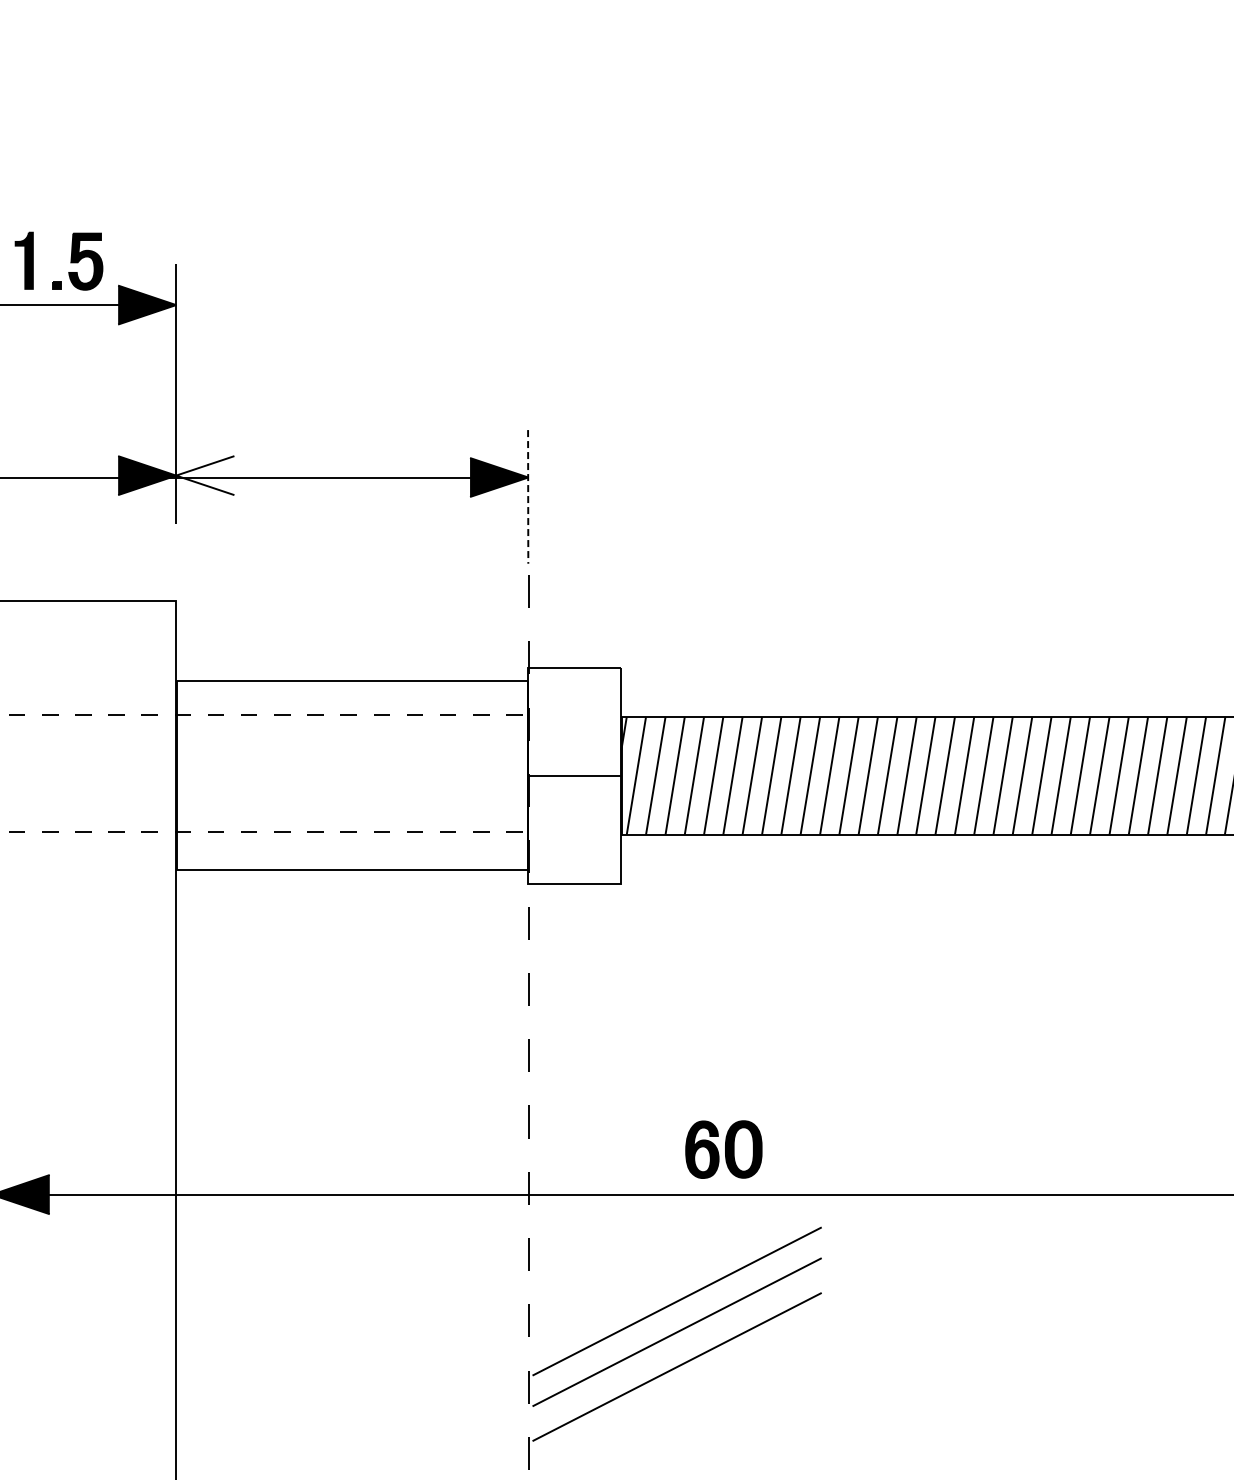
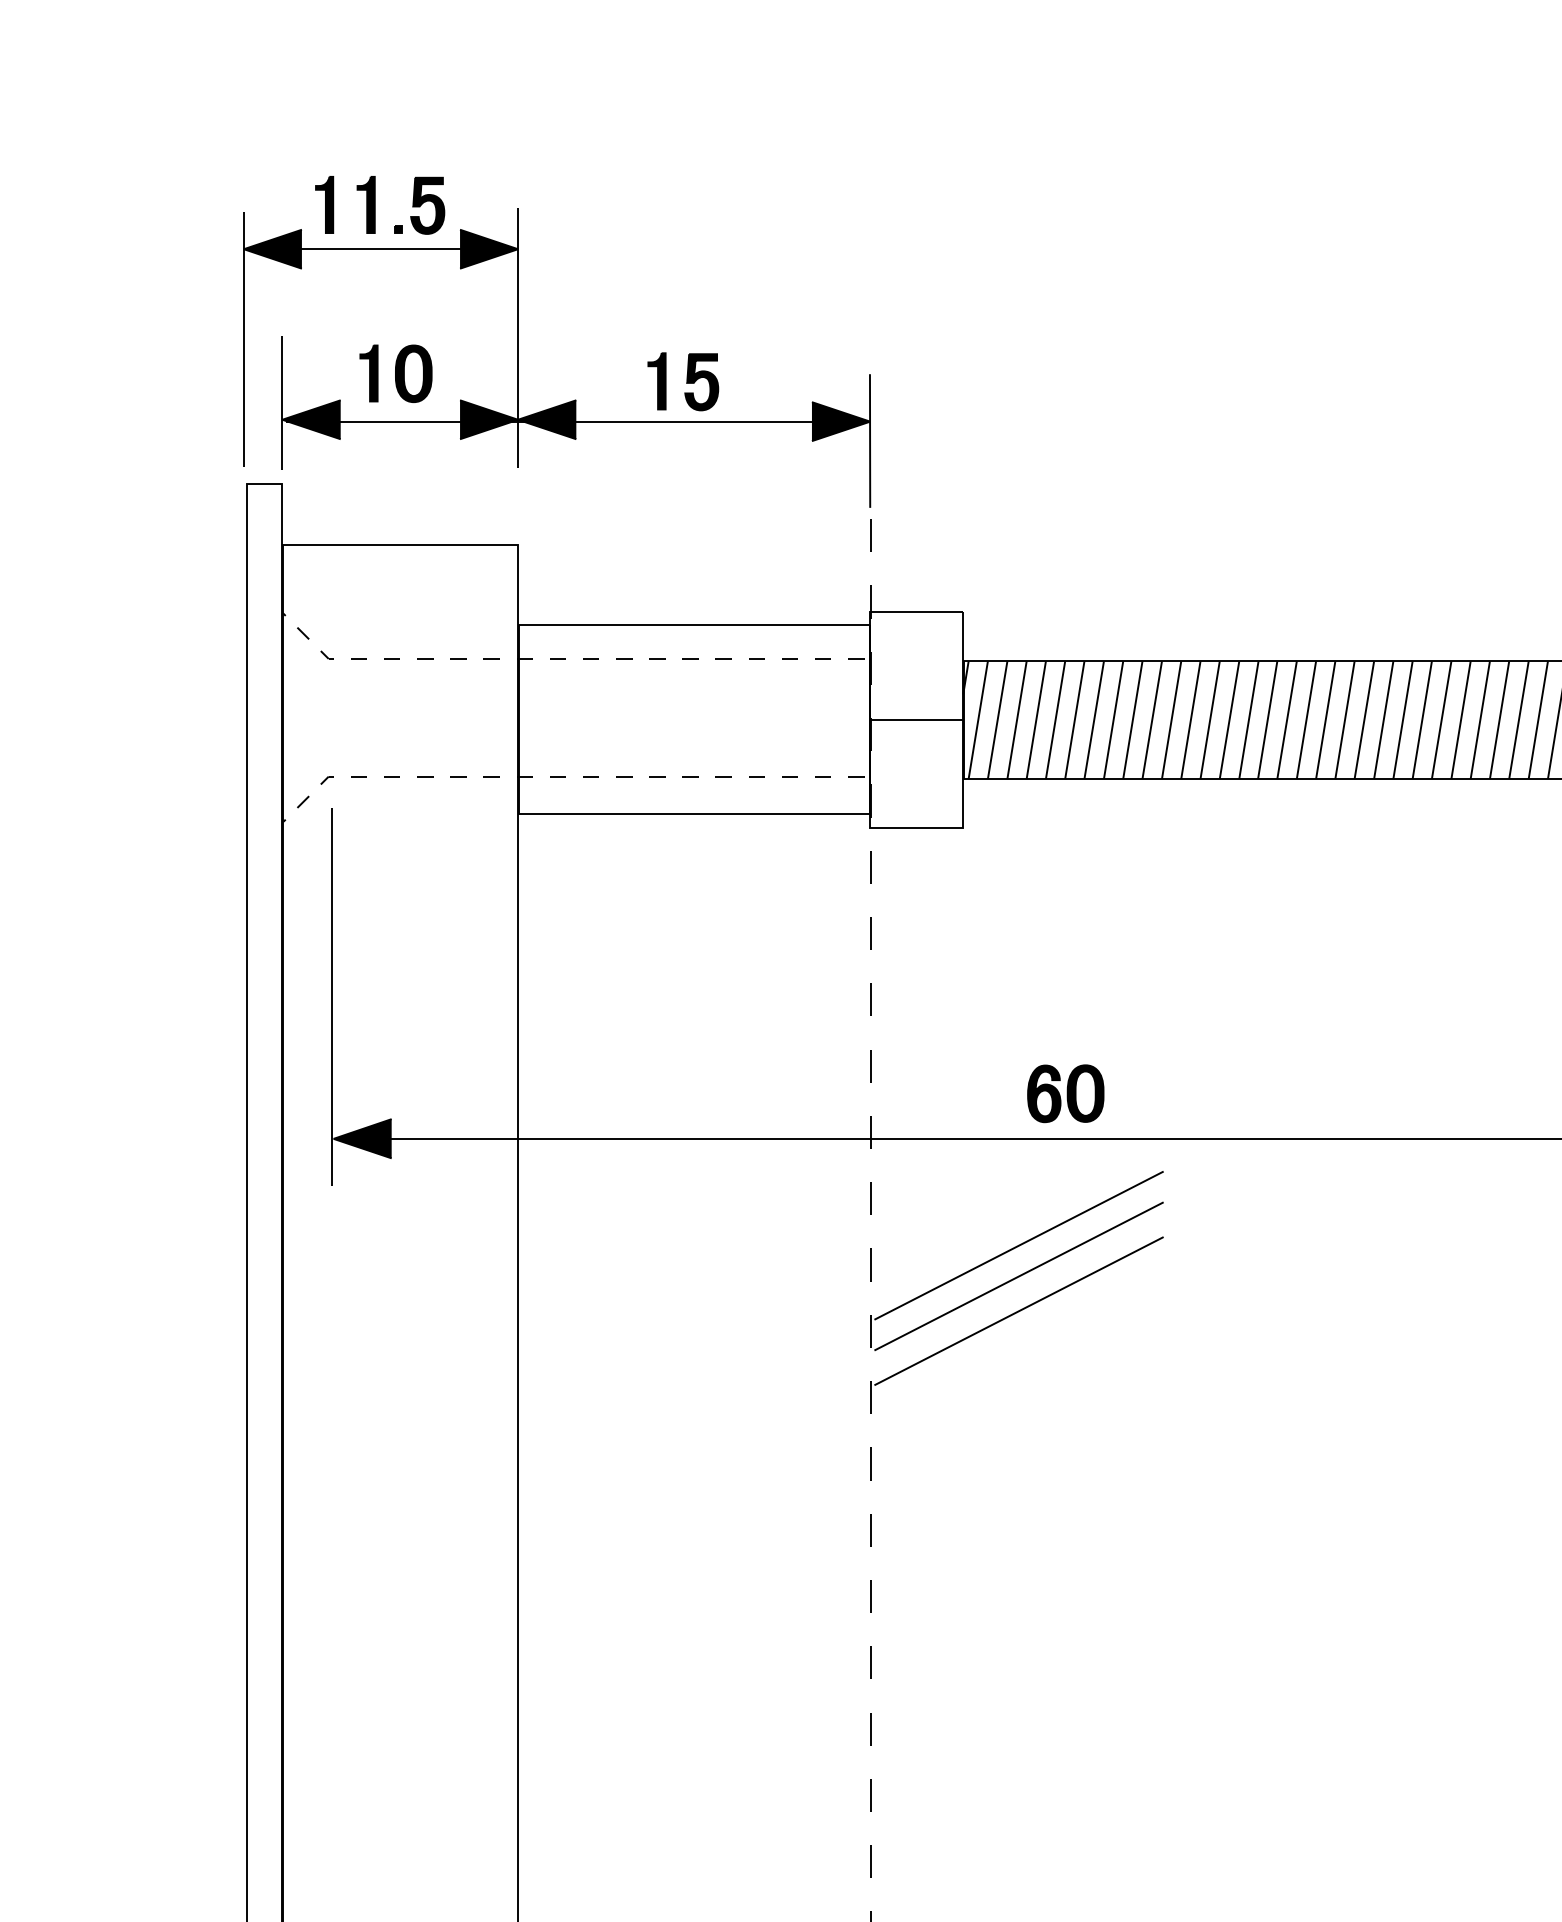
part: (53, 429) -> (395, 373), added
part: (341, 437) -> (683, 381), added
fill: (205, 475) -> (547, 419), added
line: (528, 497) -> (870, 441), dashed -> solid

